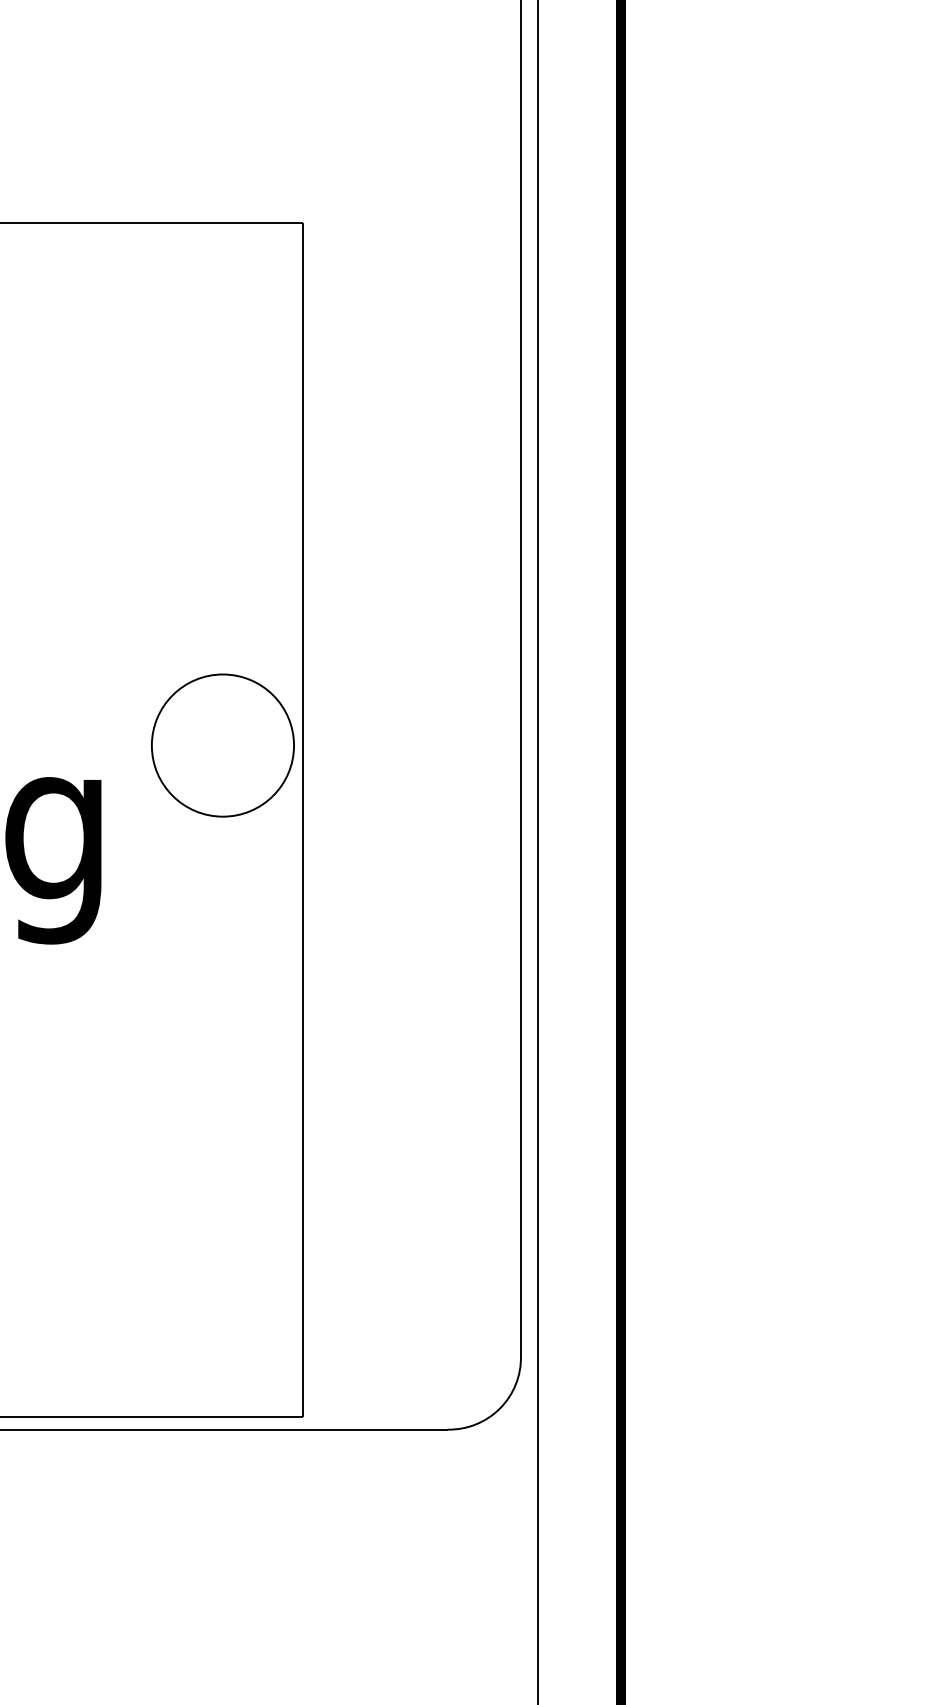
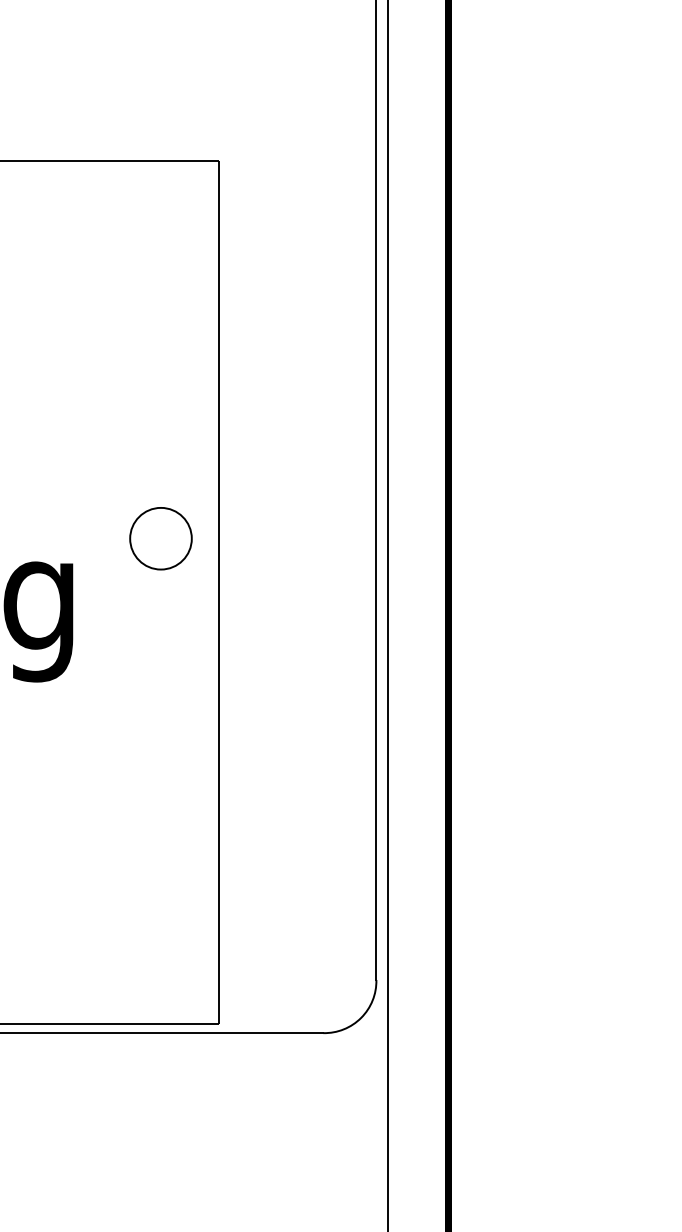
circle: (222, 745) -> (160, 538), size x0.6

